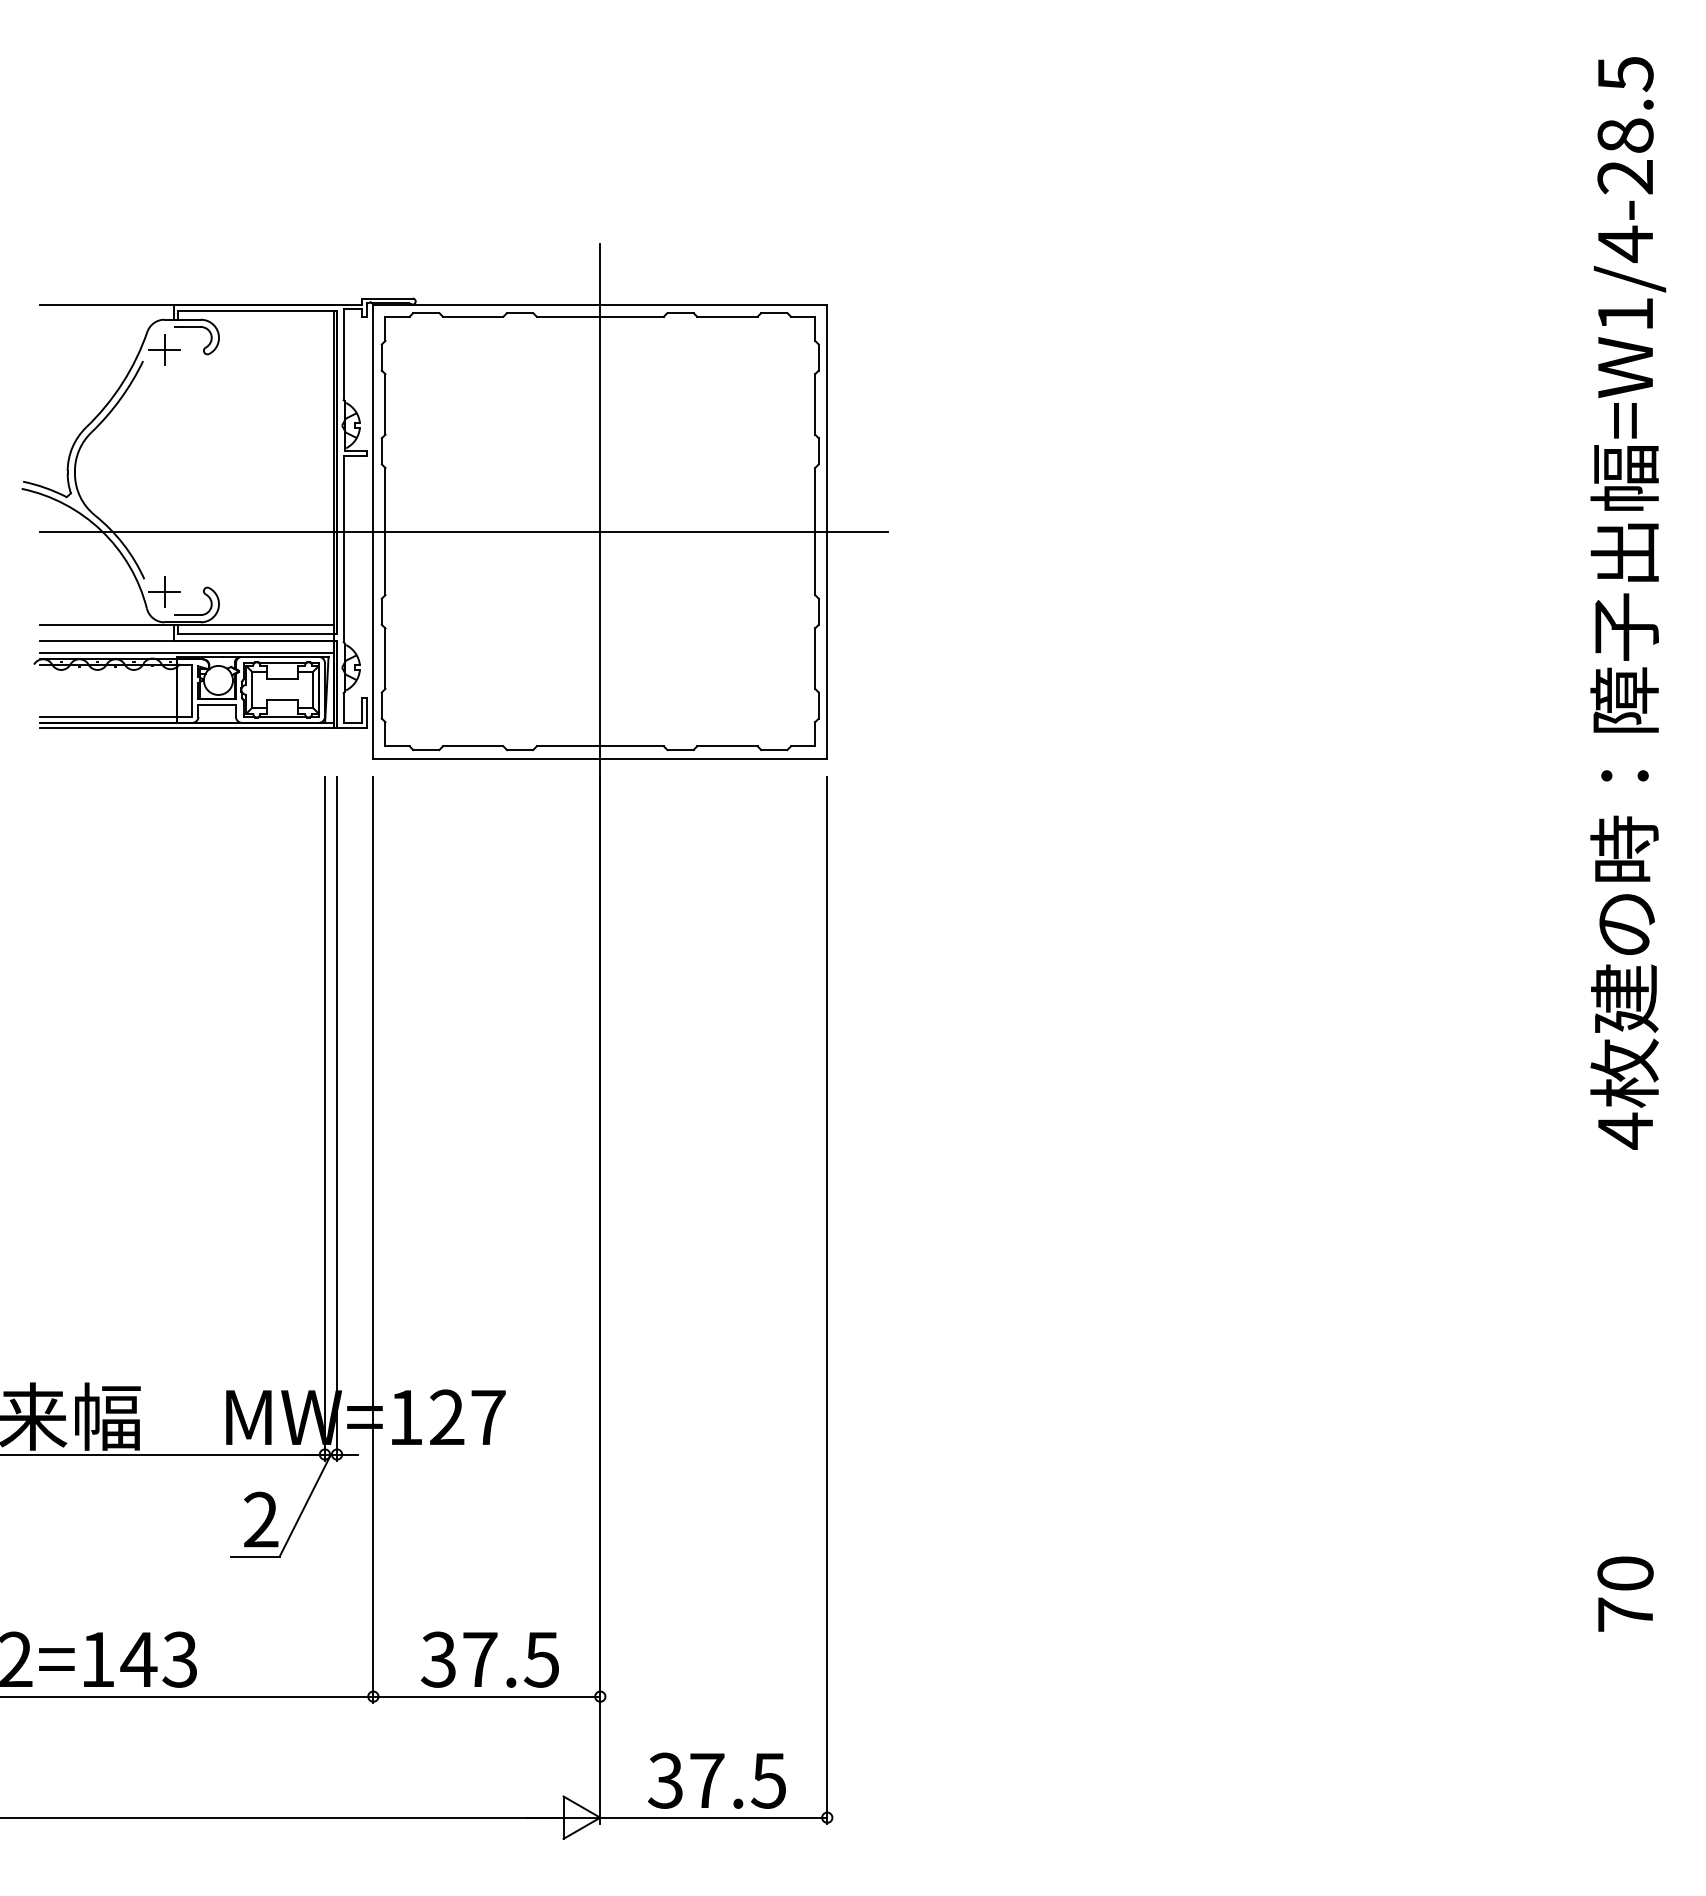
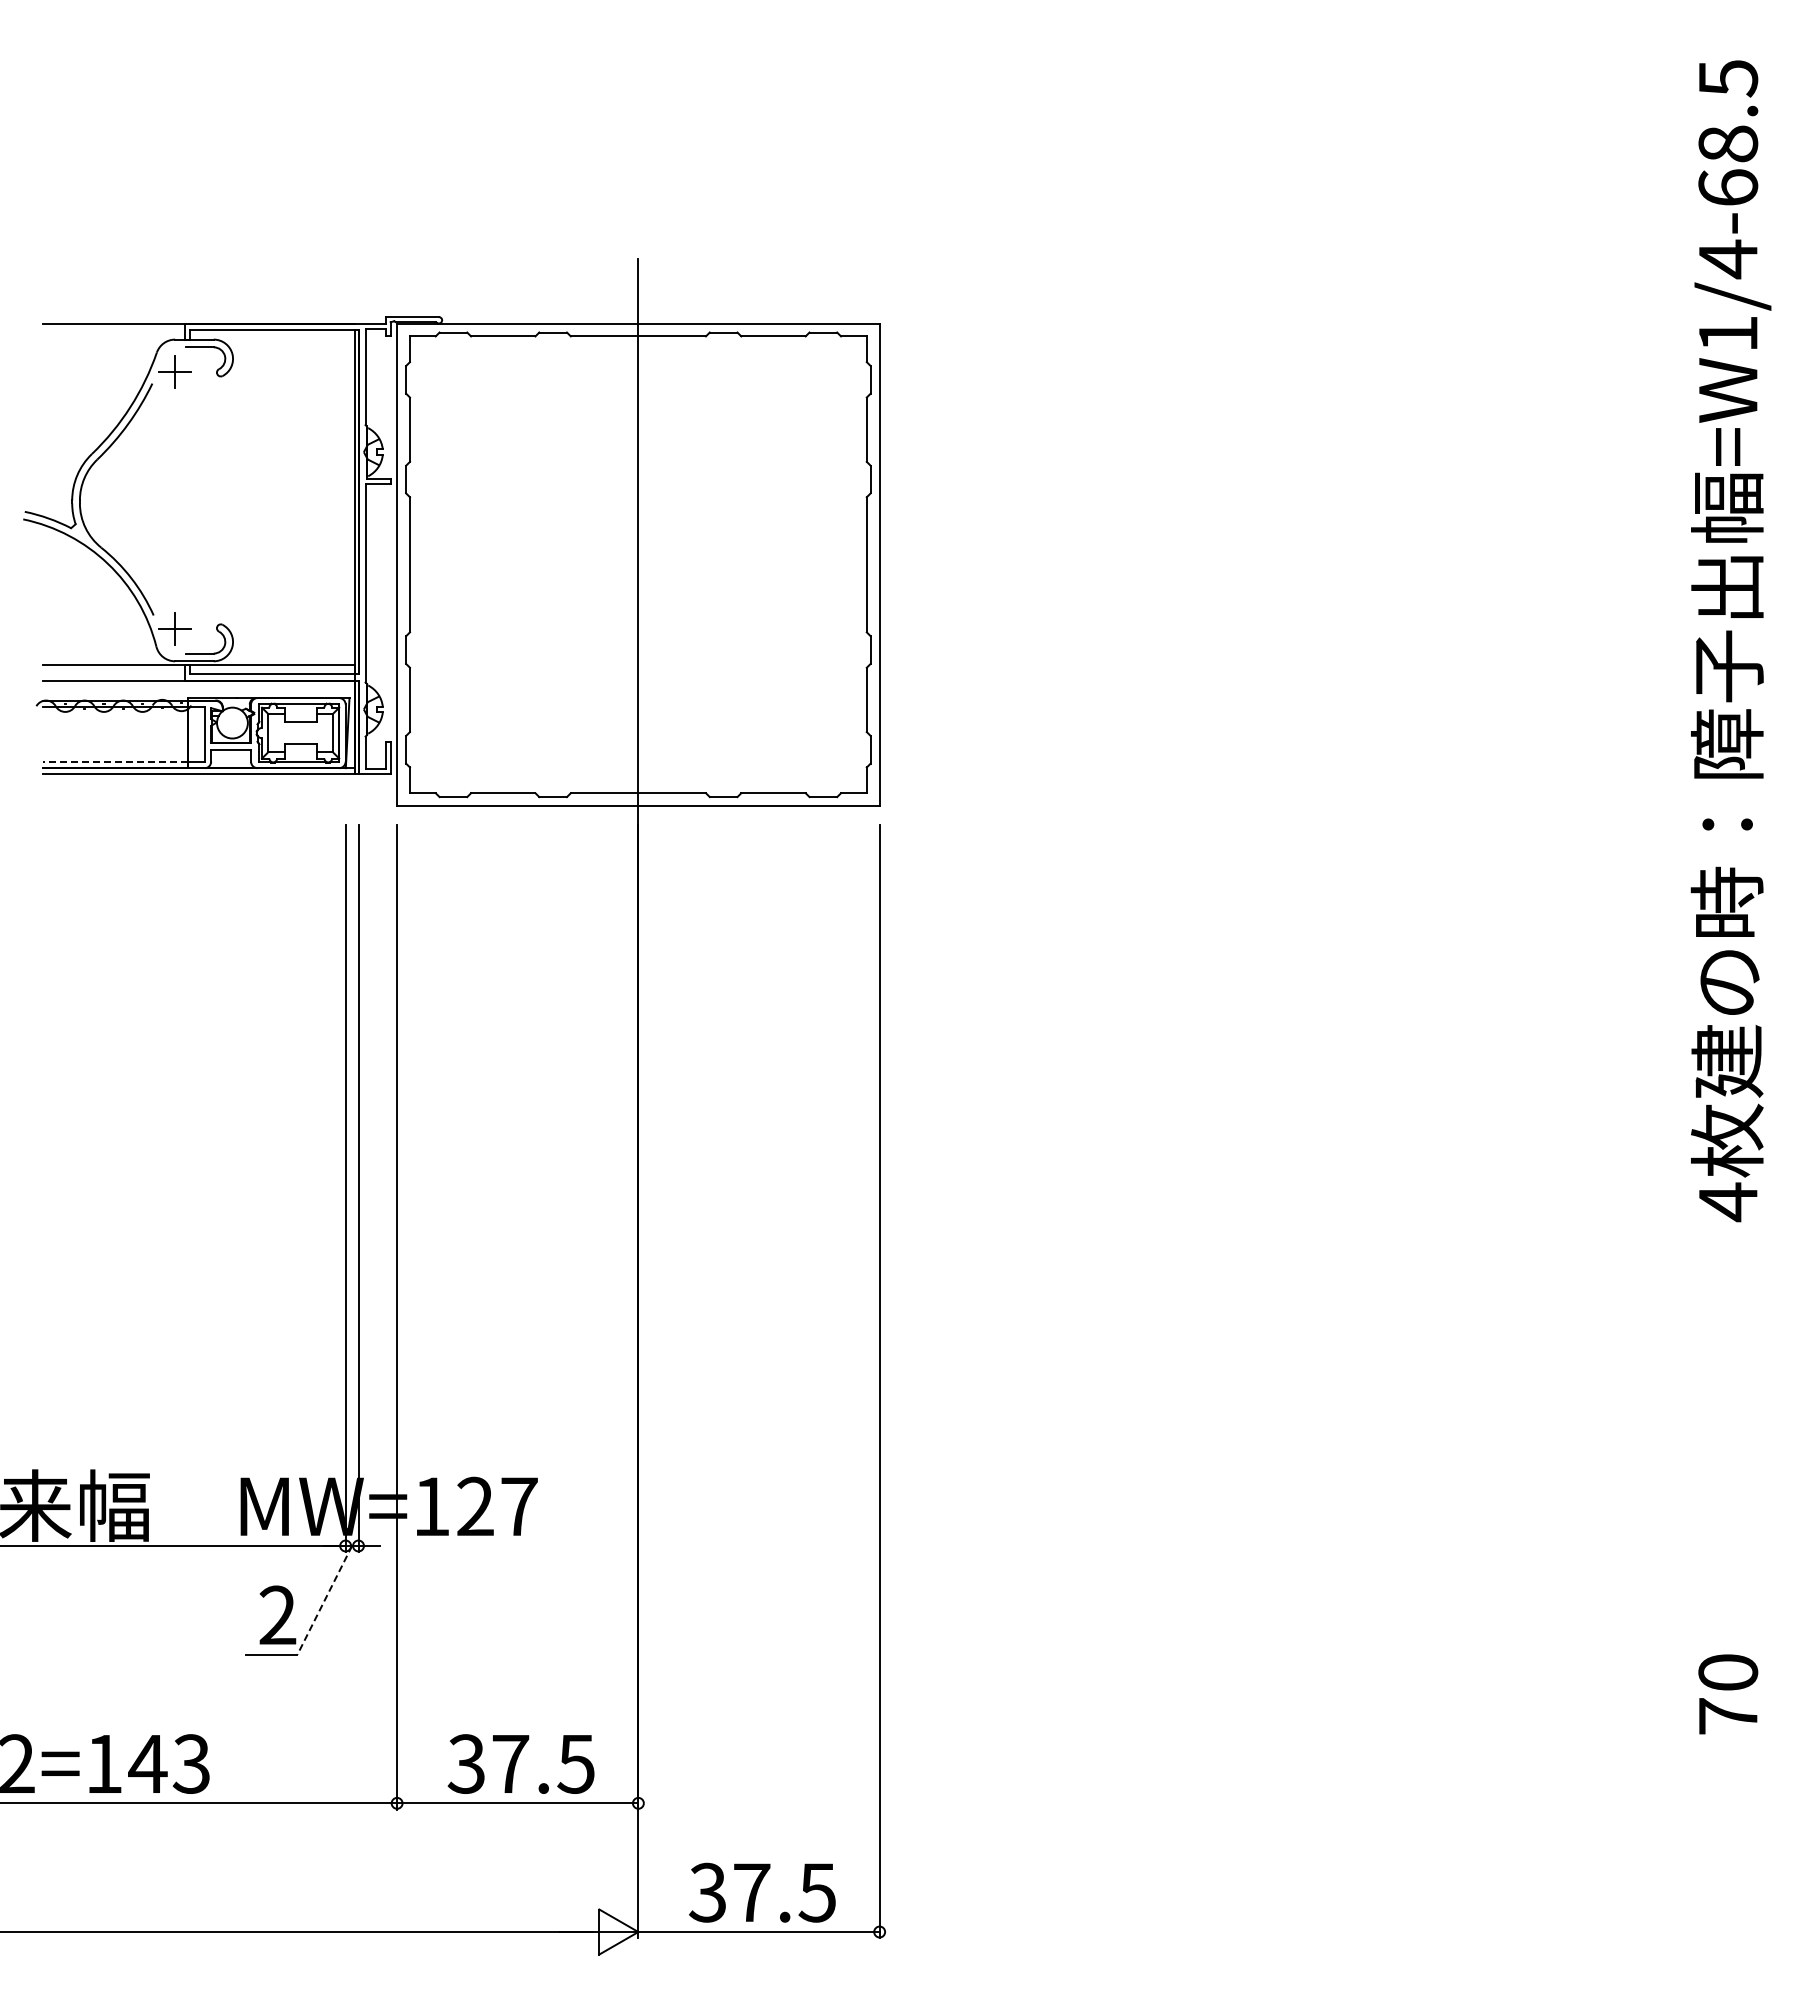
text: (1625, 176) -> (1728, 187), =W1/4-28.5 -> =W1/4-68.5
line: (464, 531) -> (493, 564), removed
line: (187, 652) -> (199, 693), removed
line: (108, 716) -> (115, 761), solid -> dashed
line: (305, 1505) -> (324, 1600), solid -> dashed

